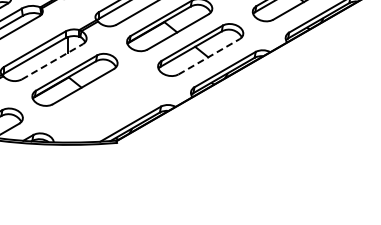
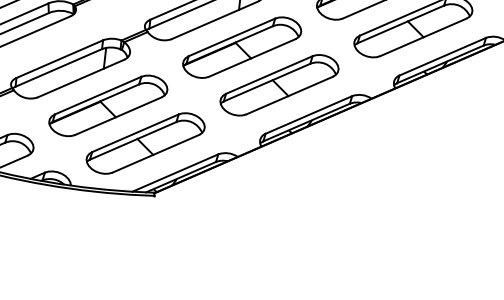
line: (209, 56) -> (290, 95), dashed -> solid
line: (52, 61) -> (81, 78), dashed -> solid
part: (105, 104) -> (145, 143), added

